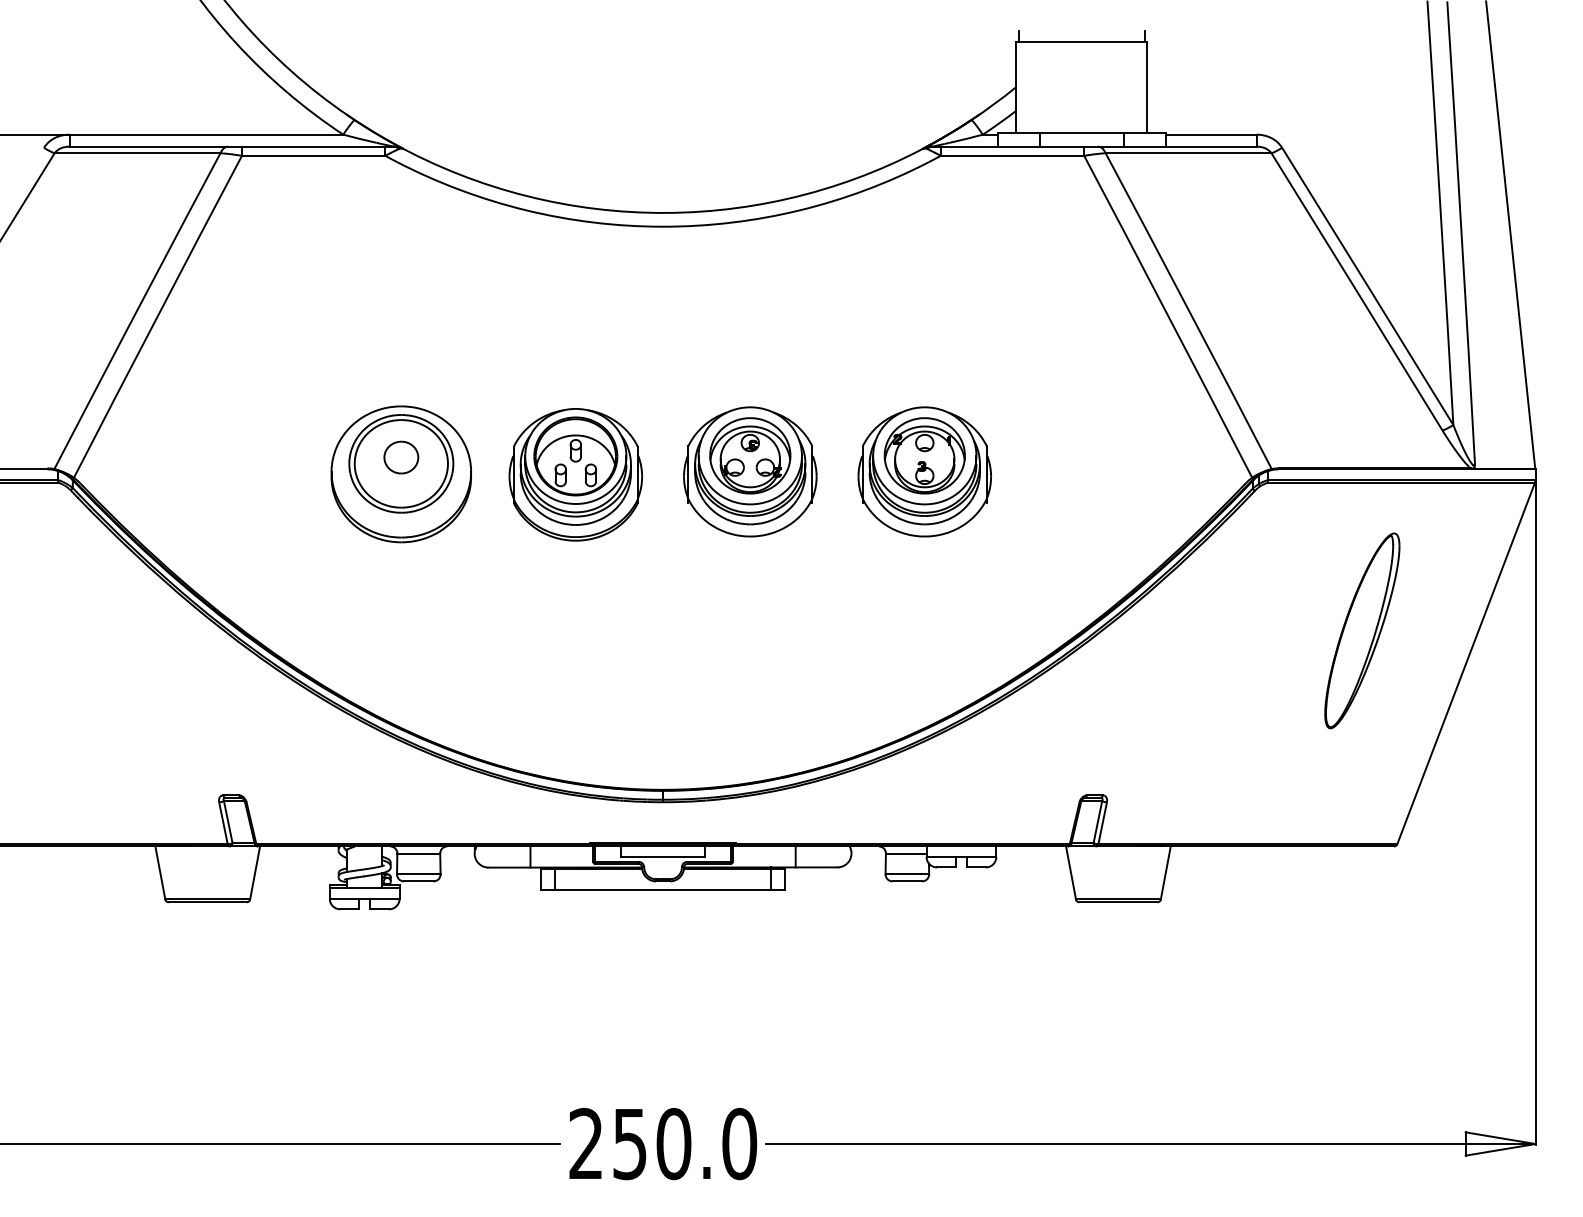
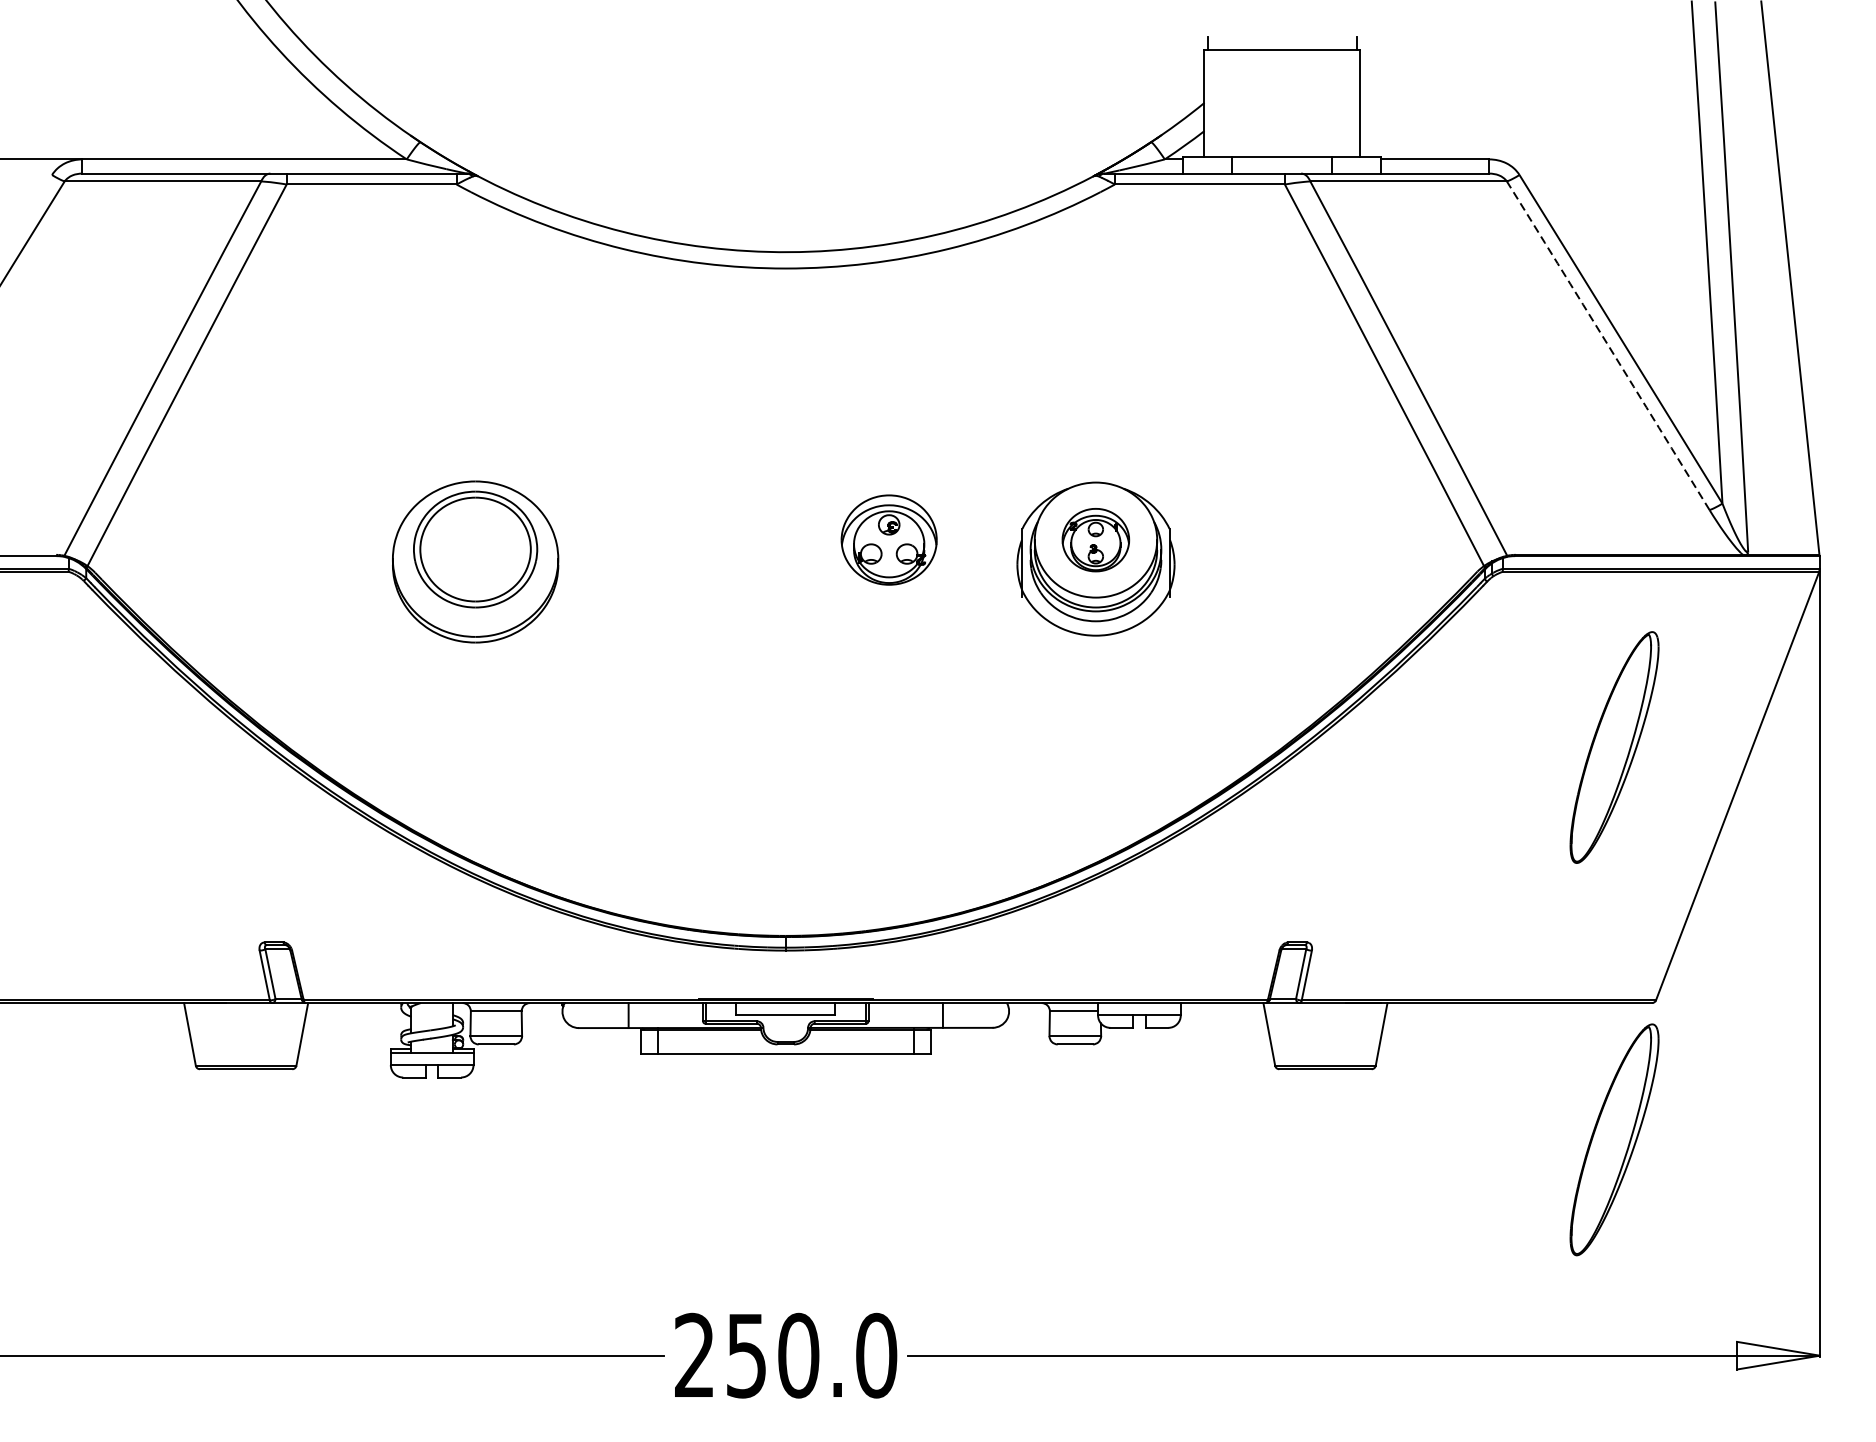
arc: (1357, 291) -> (1608, 345), solid -> dashed
part: (924, 455) -> (1095, 539), size x0.7
part: (401, 457) -> (475, 542), removed
part: (750, 471) -> (889, 558), removed
part: (575, 474) -> (681, 562), removed
part: (1362, 961) -> (1614, 1139), added

